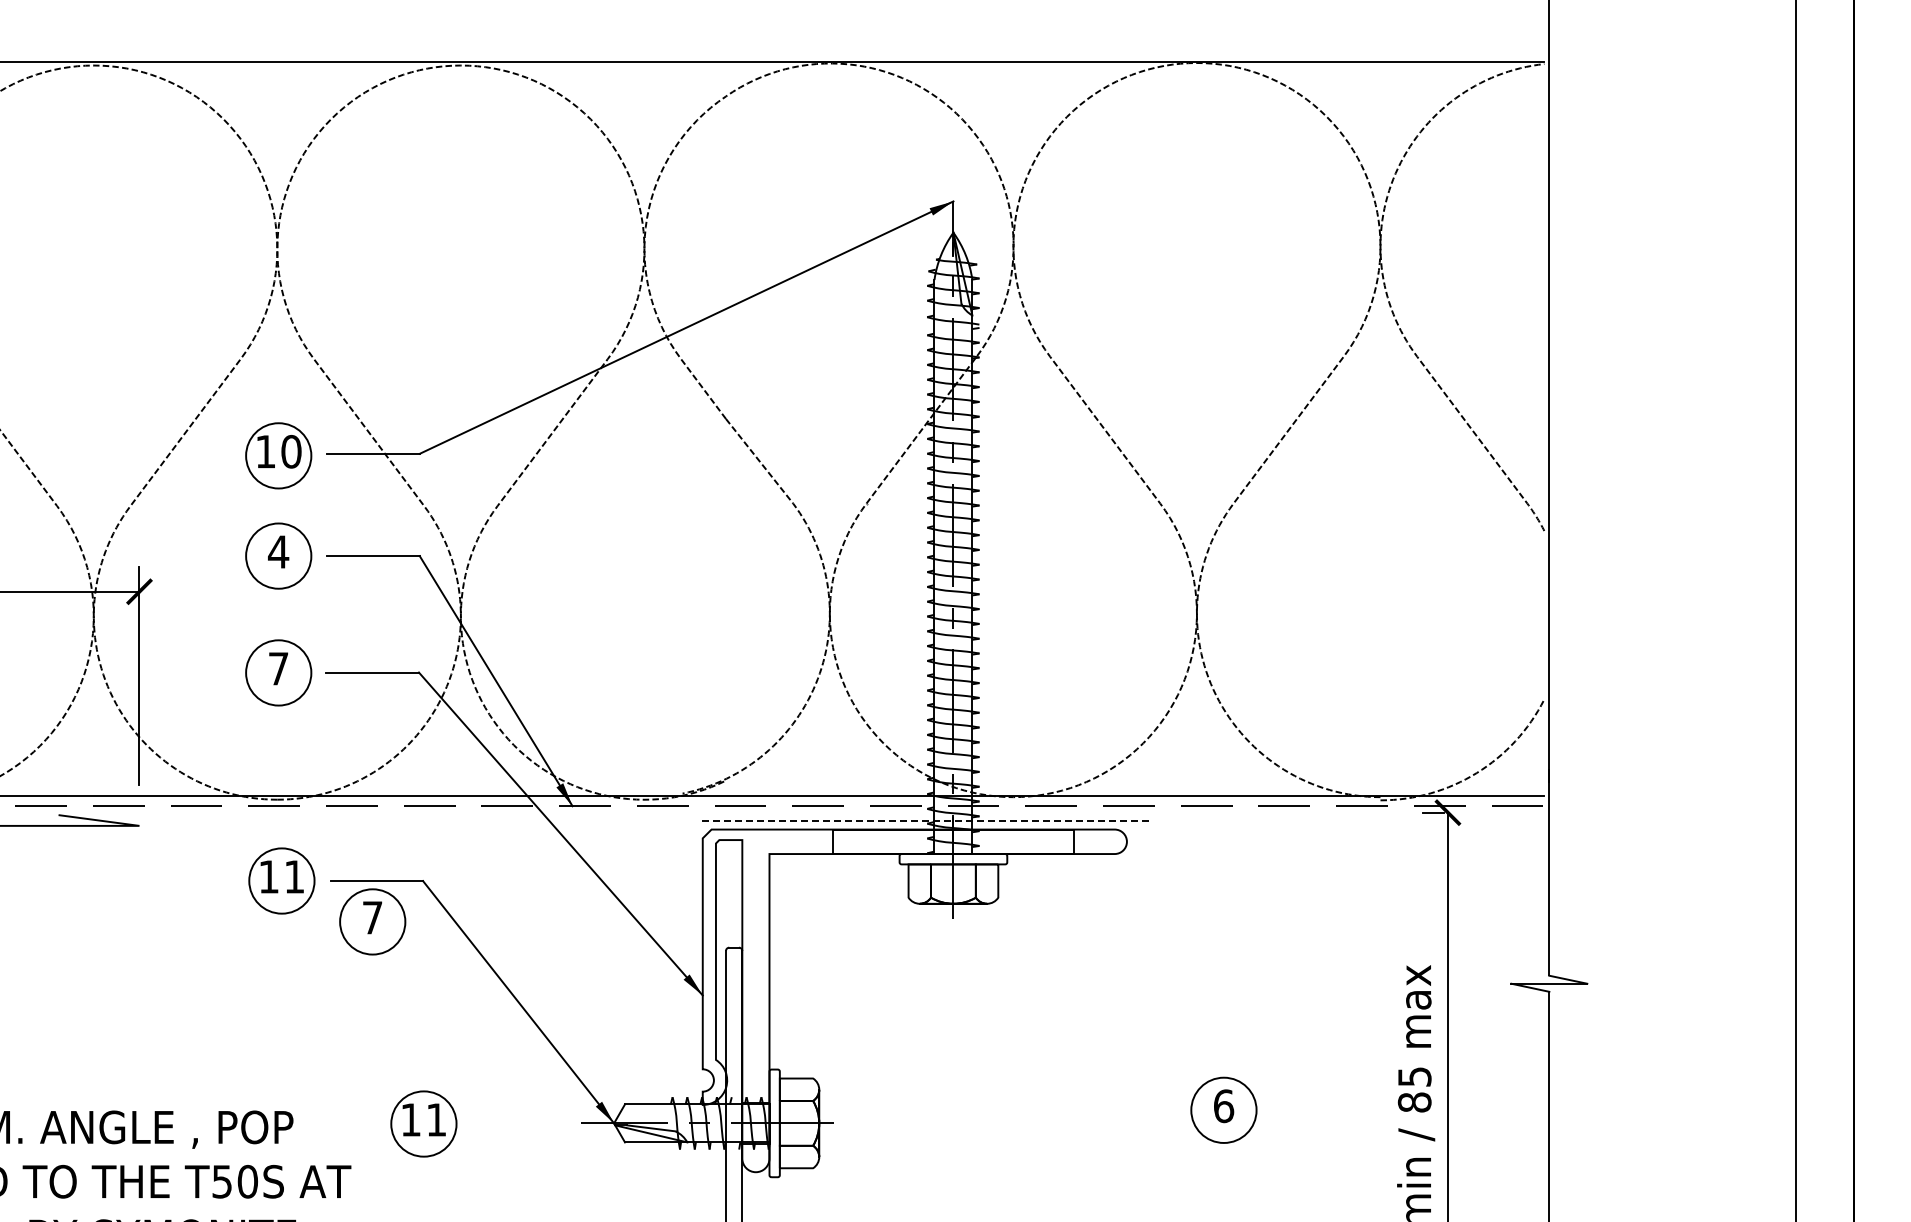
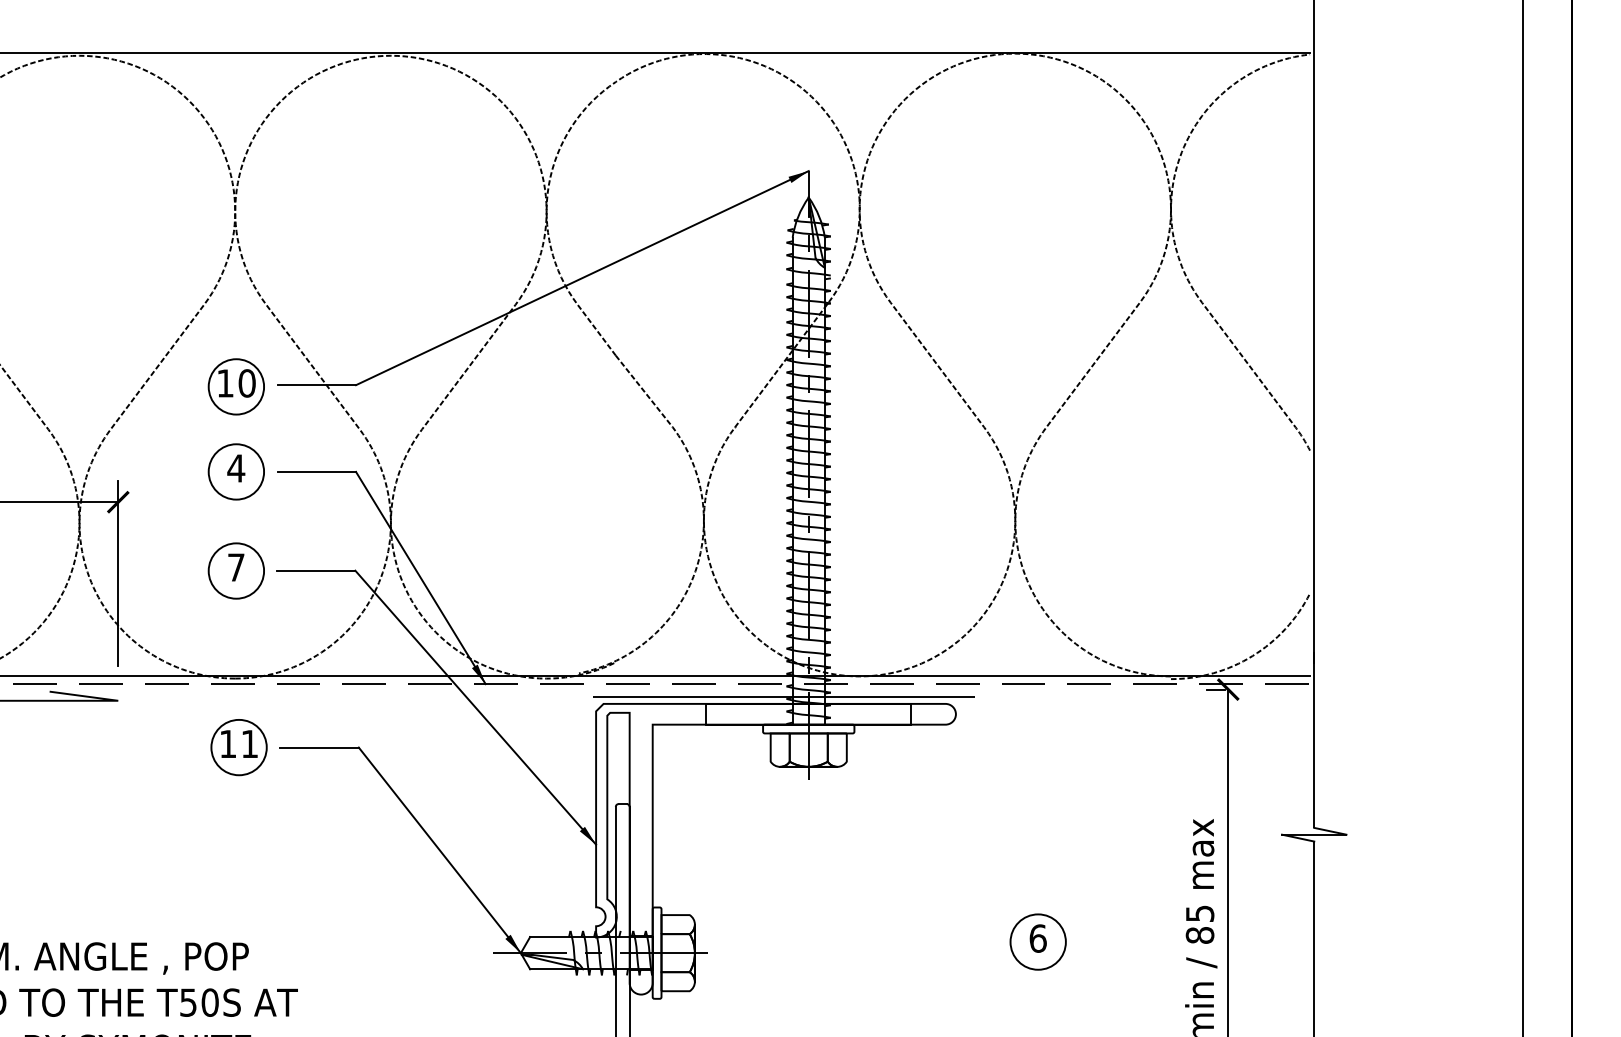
line: (923, 820) -> (783, 696), dashed -> solid
part: (372, 921) -> (315, 781), removed
part: (423, 1123) -> (359, 953), removed

